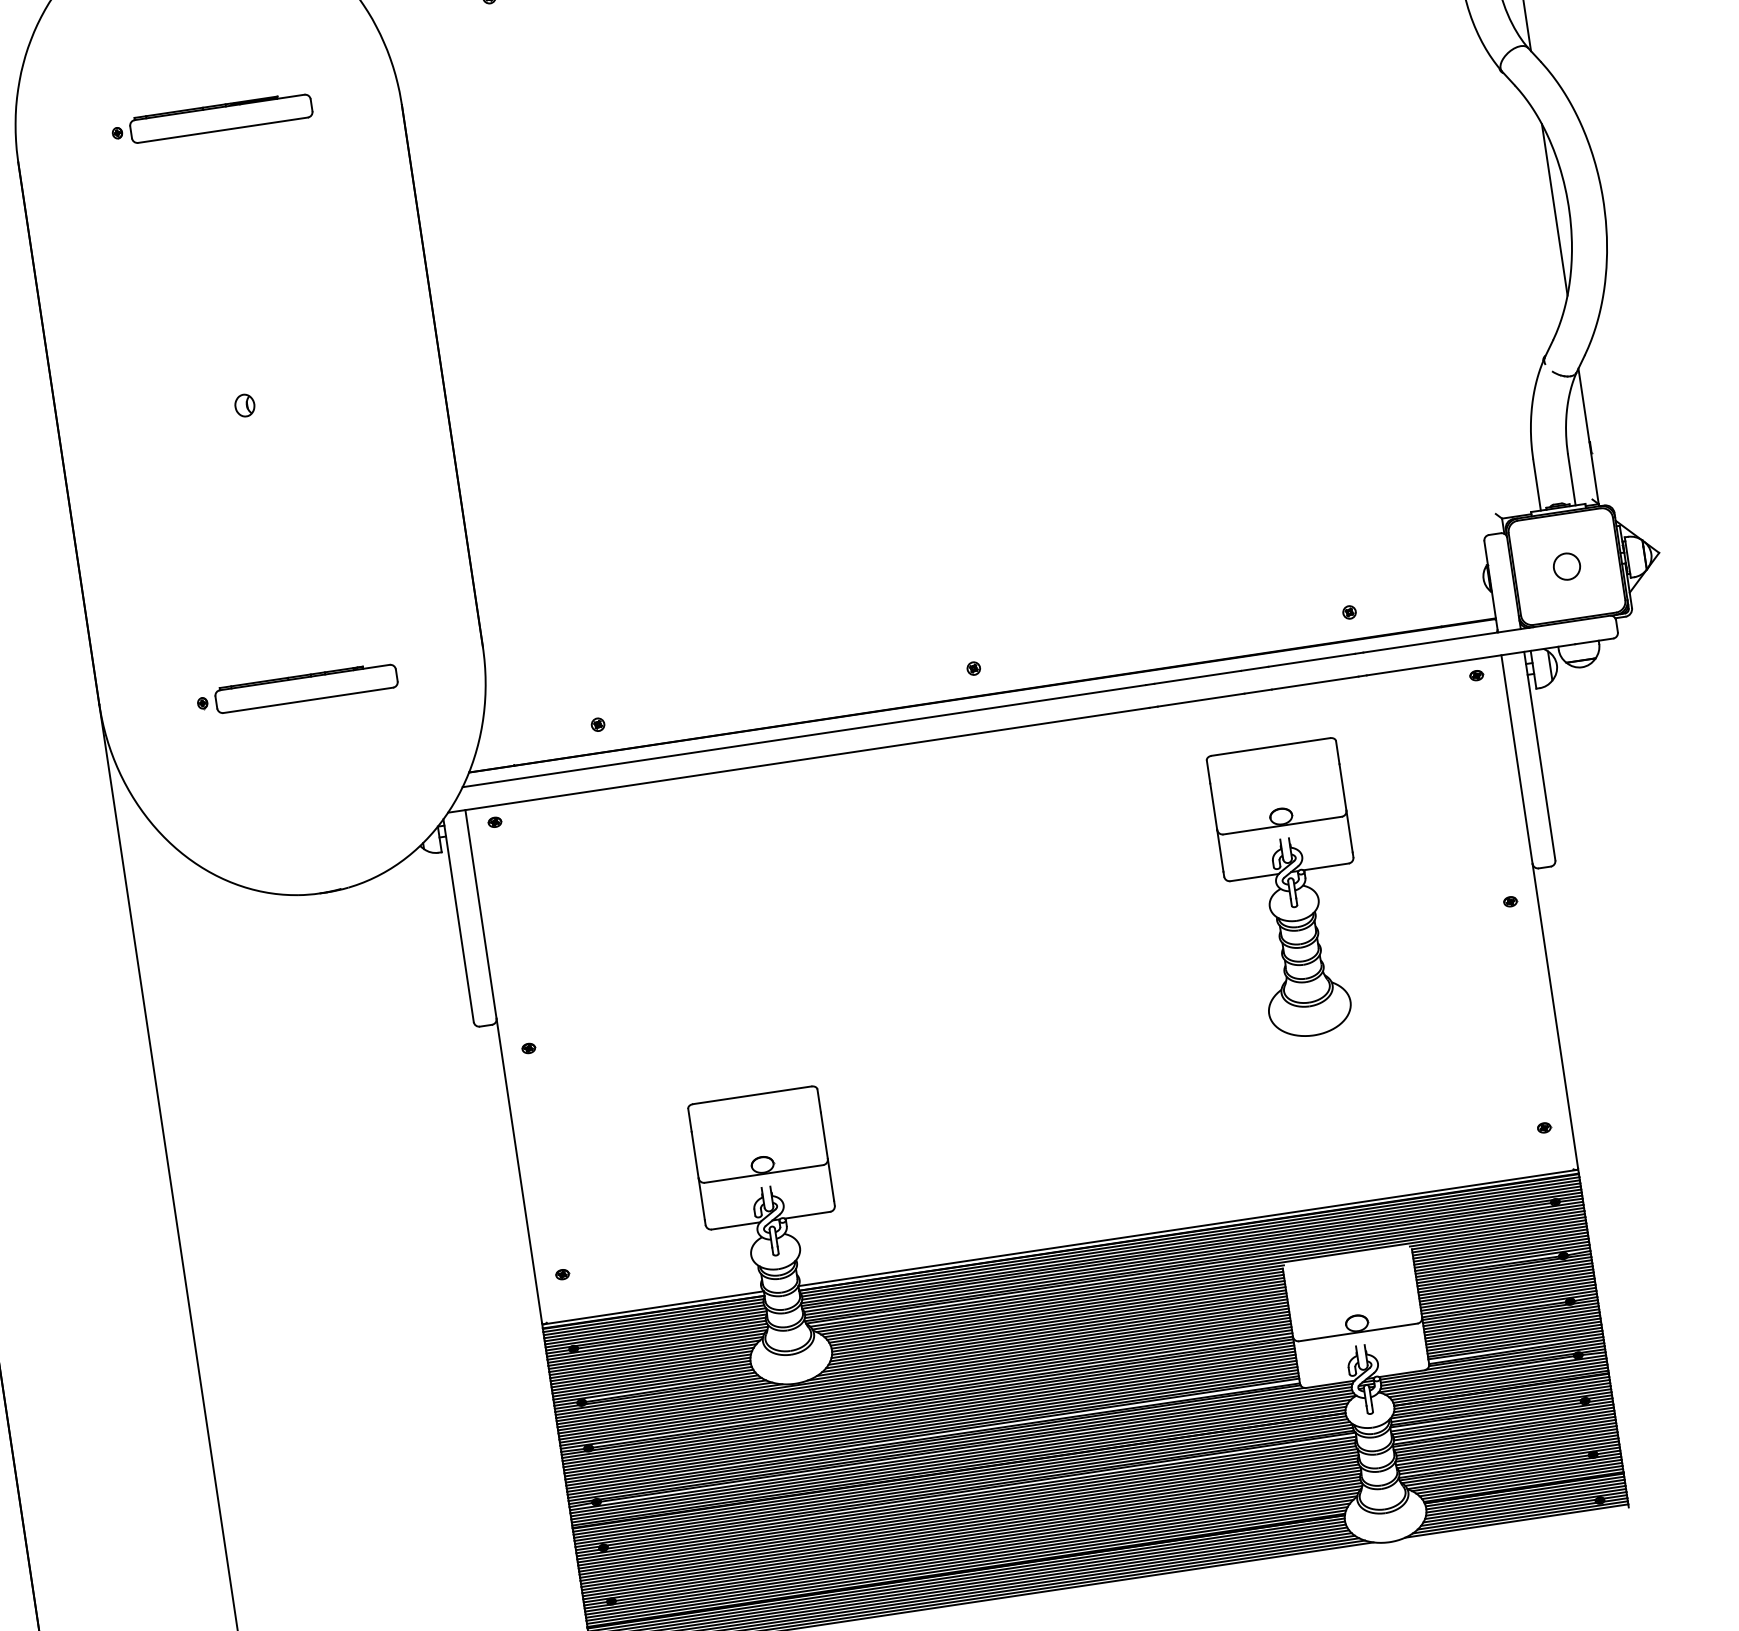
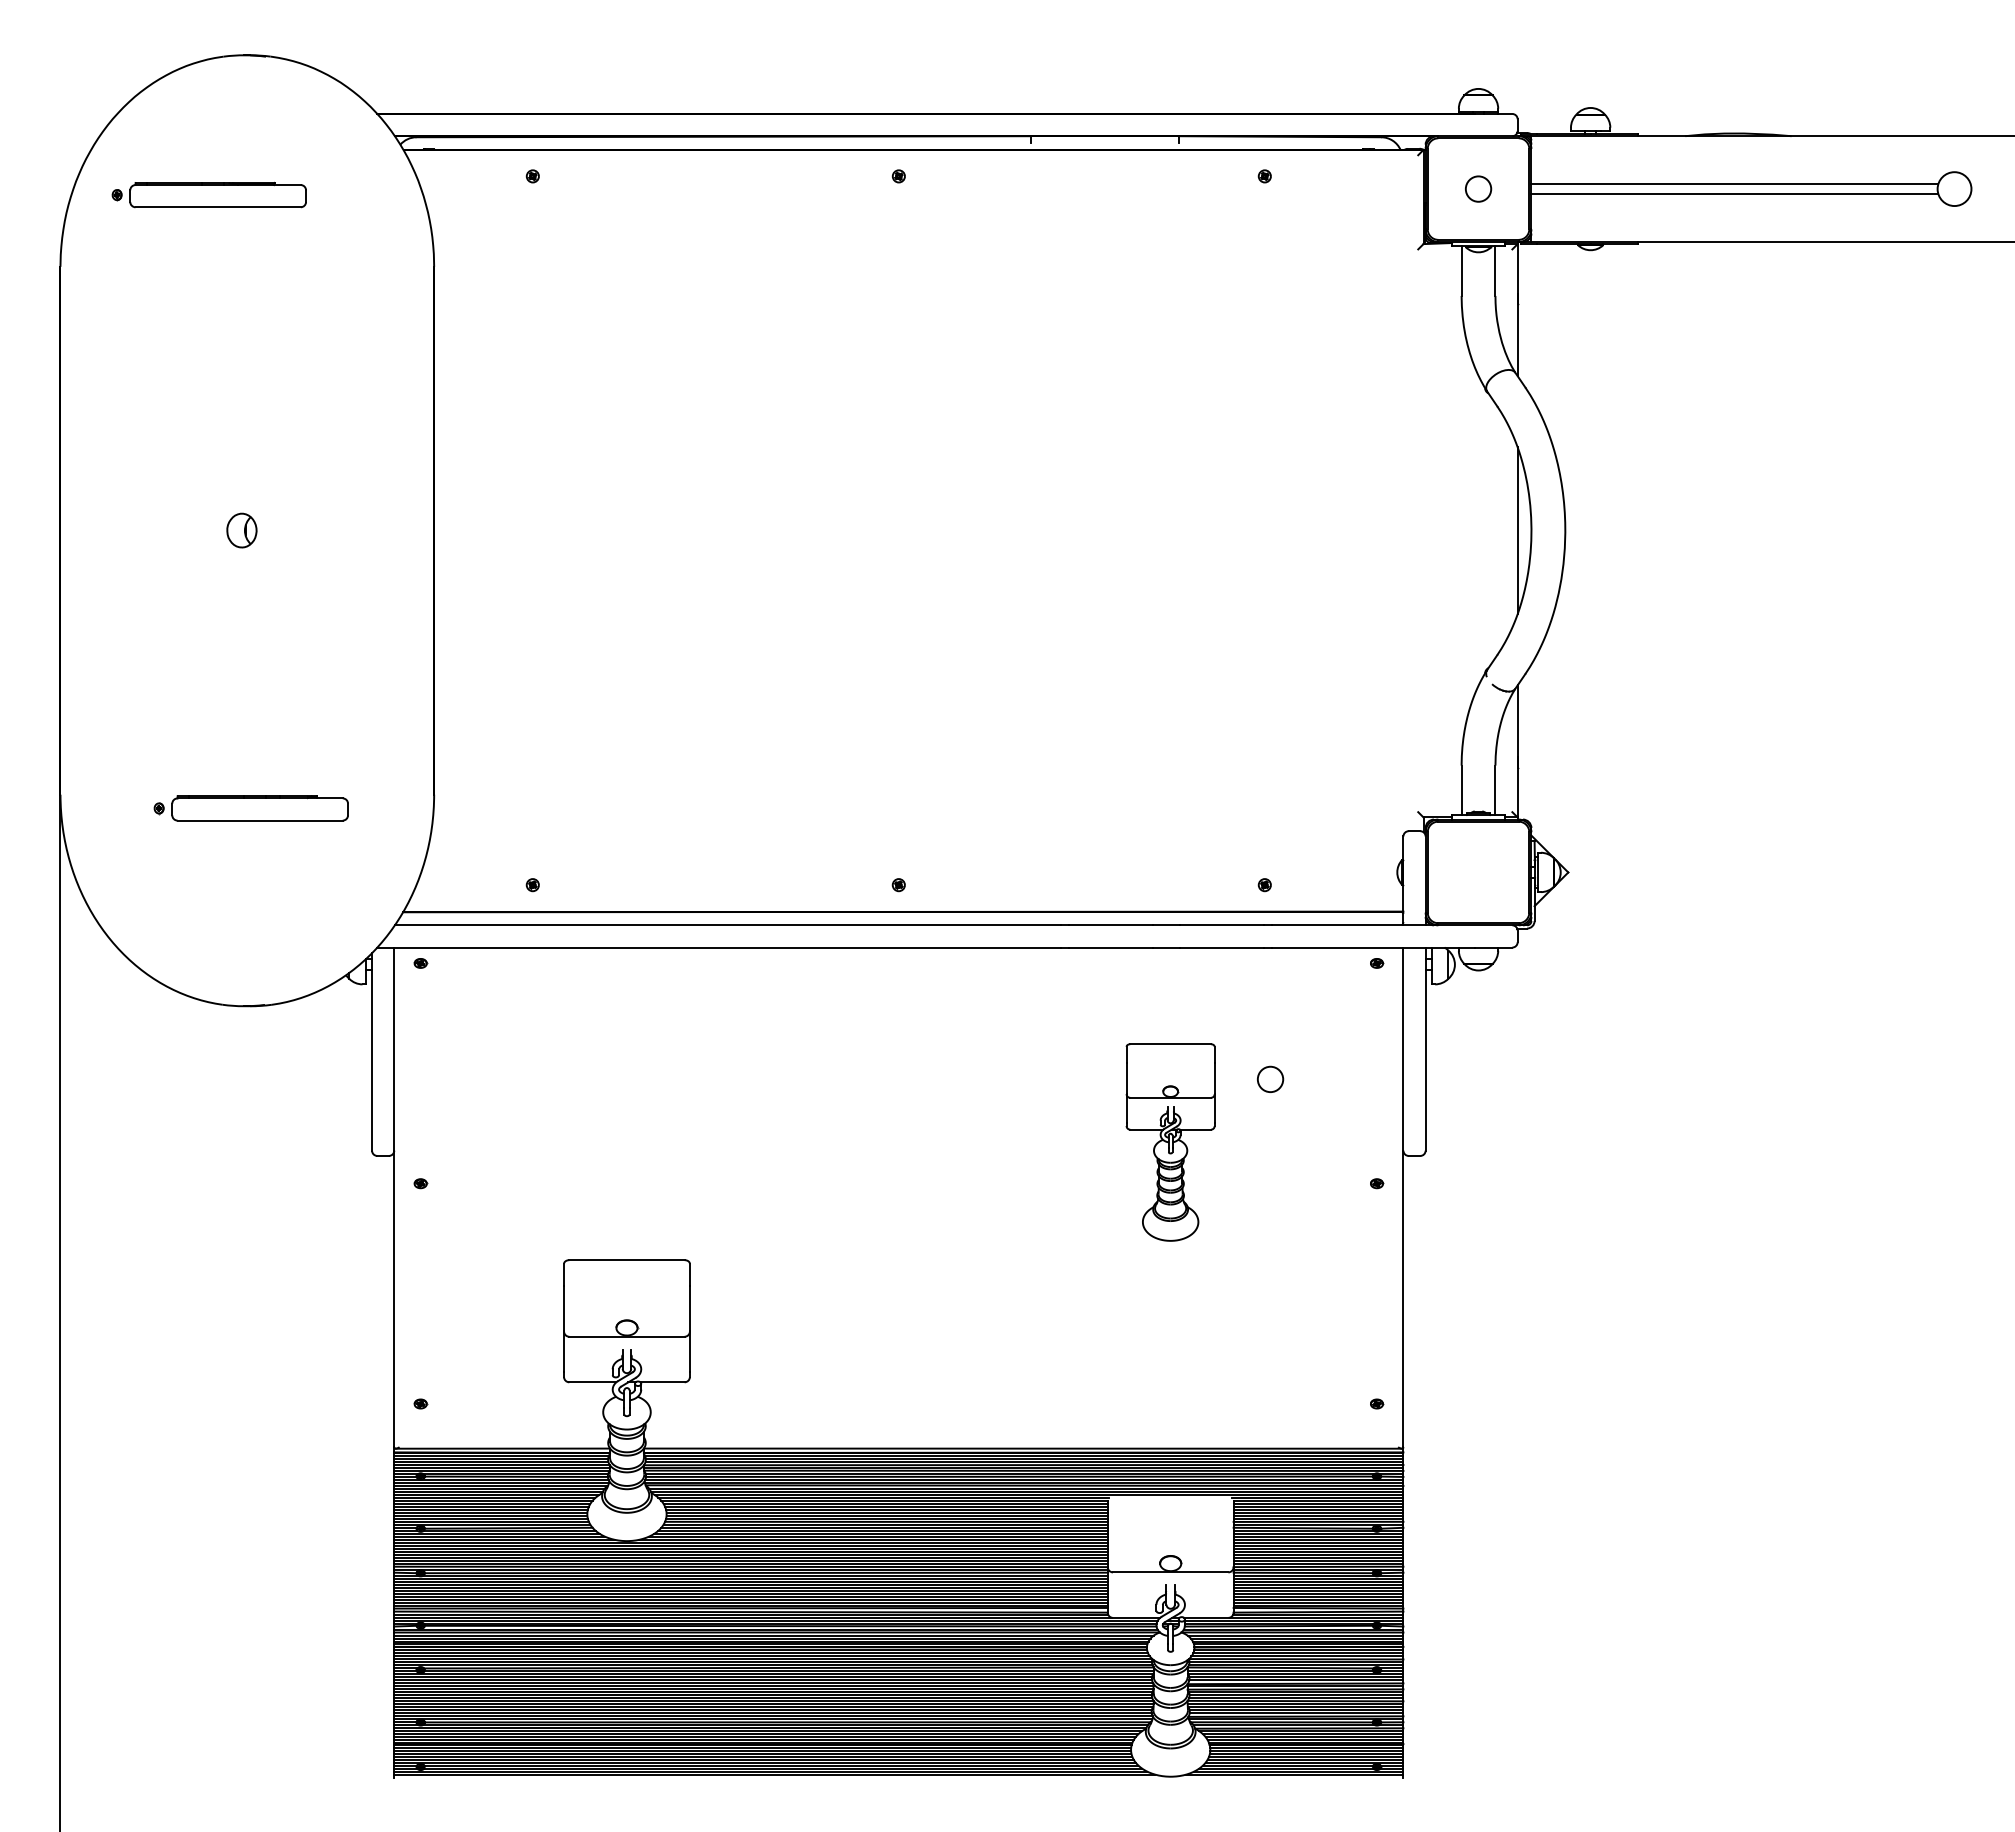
part: (211, 118) -> (208, 194), moved
part: (244, 405) -> (241, 530), size x1.6
circle: (1566, 565) -> (1270, 1078), moved
part: (1292, 891) -> (1170, 1142), size x0.7

